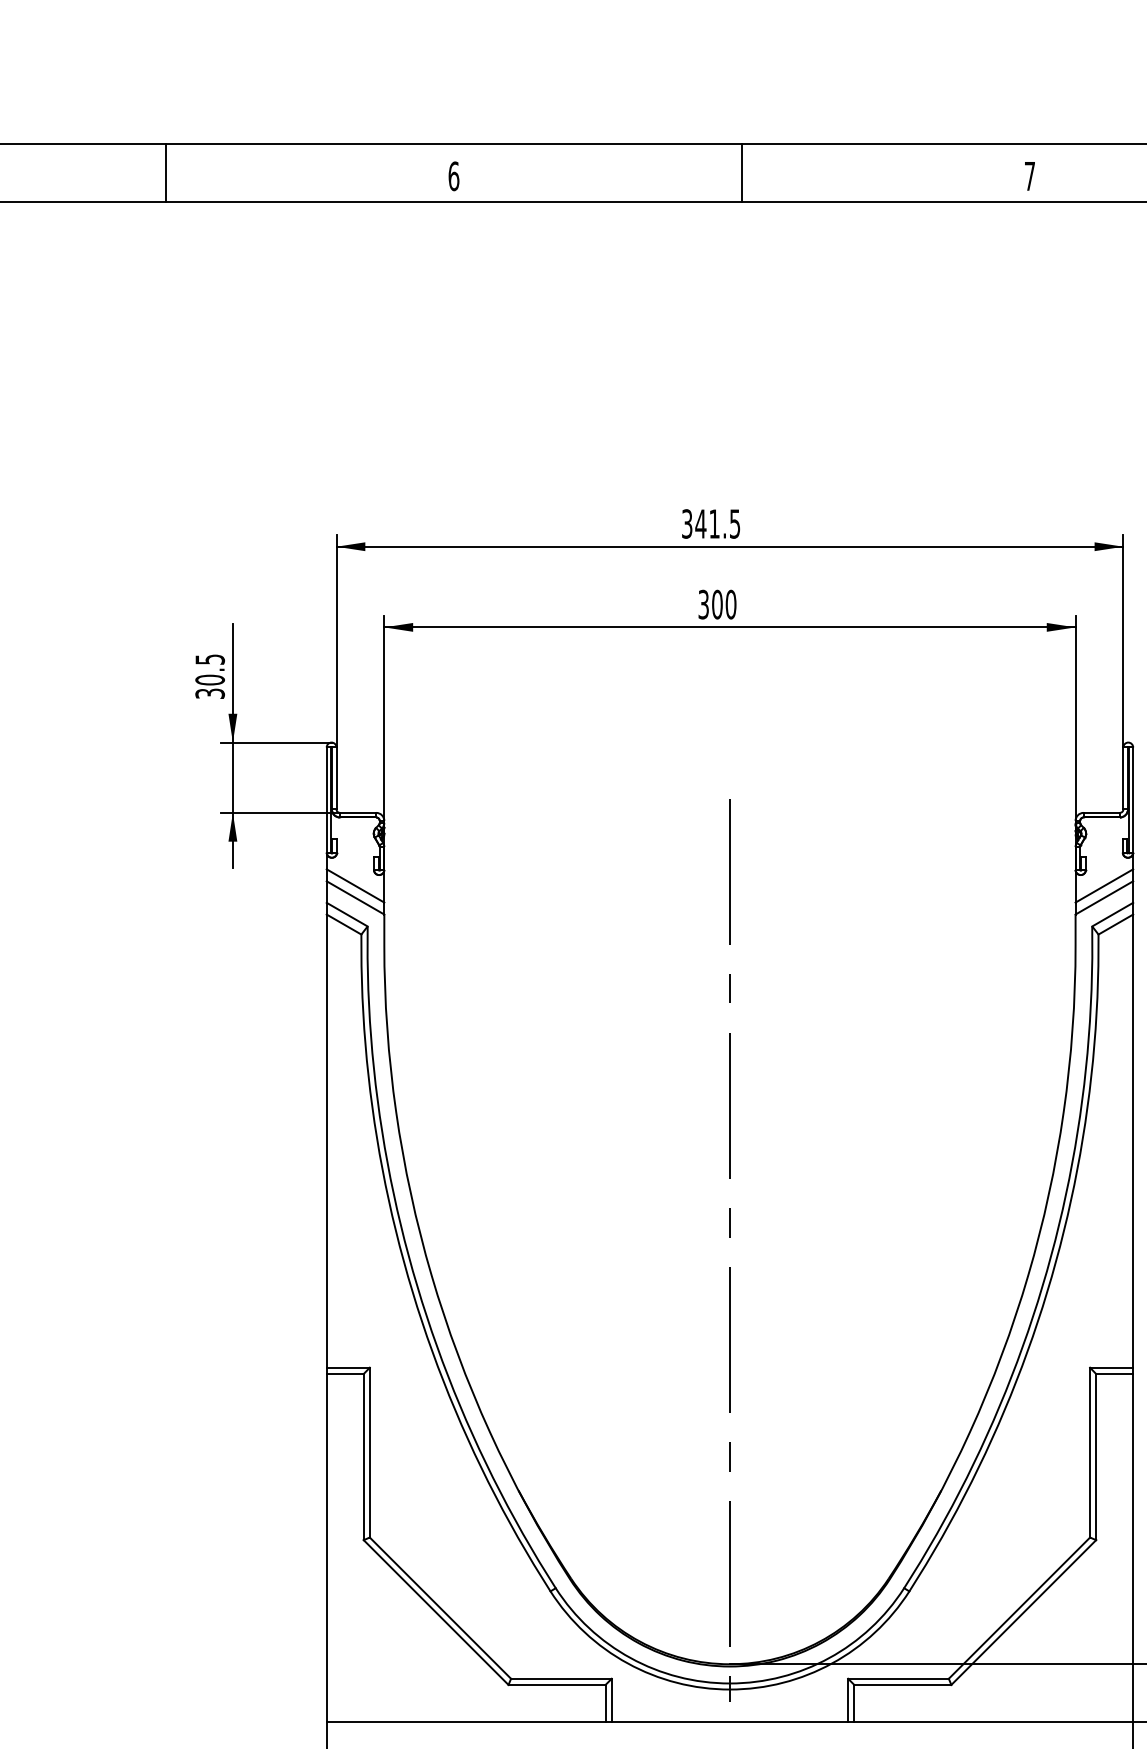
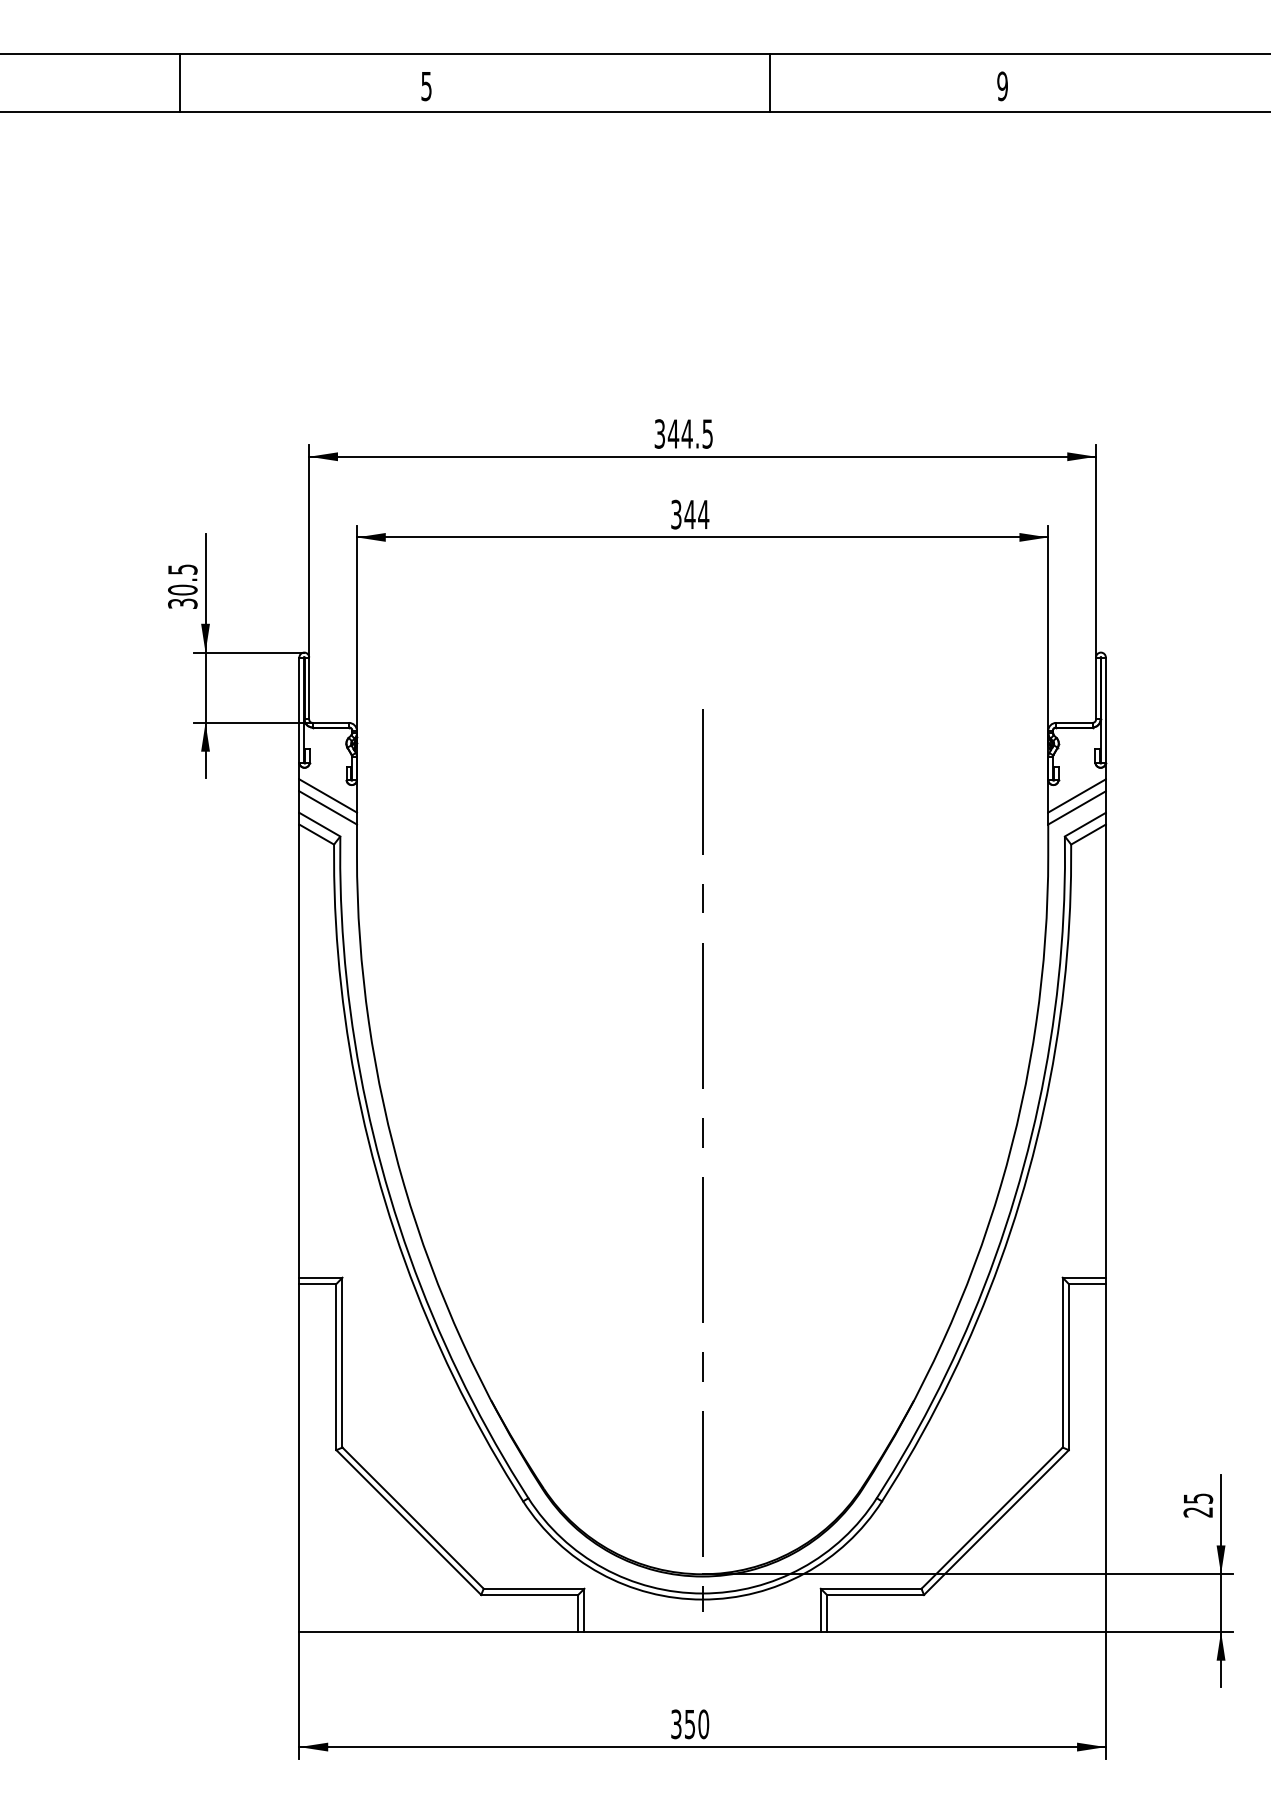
line: (165, 172) -> (179, 82), moved
line: (741, 172) -> (769, 82), moved
text: (453, 176) -> (426, 86), 6 -> 5
text: (1029, 176) -> (1002, 86), 7 -> 9
text: (713, 523) -> (686, 433), 341.5 -> 344.5
text: (723, 604) -> (696, 514), 300 -> 344

